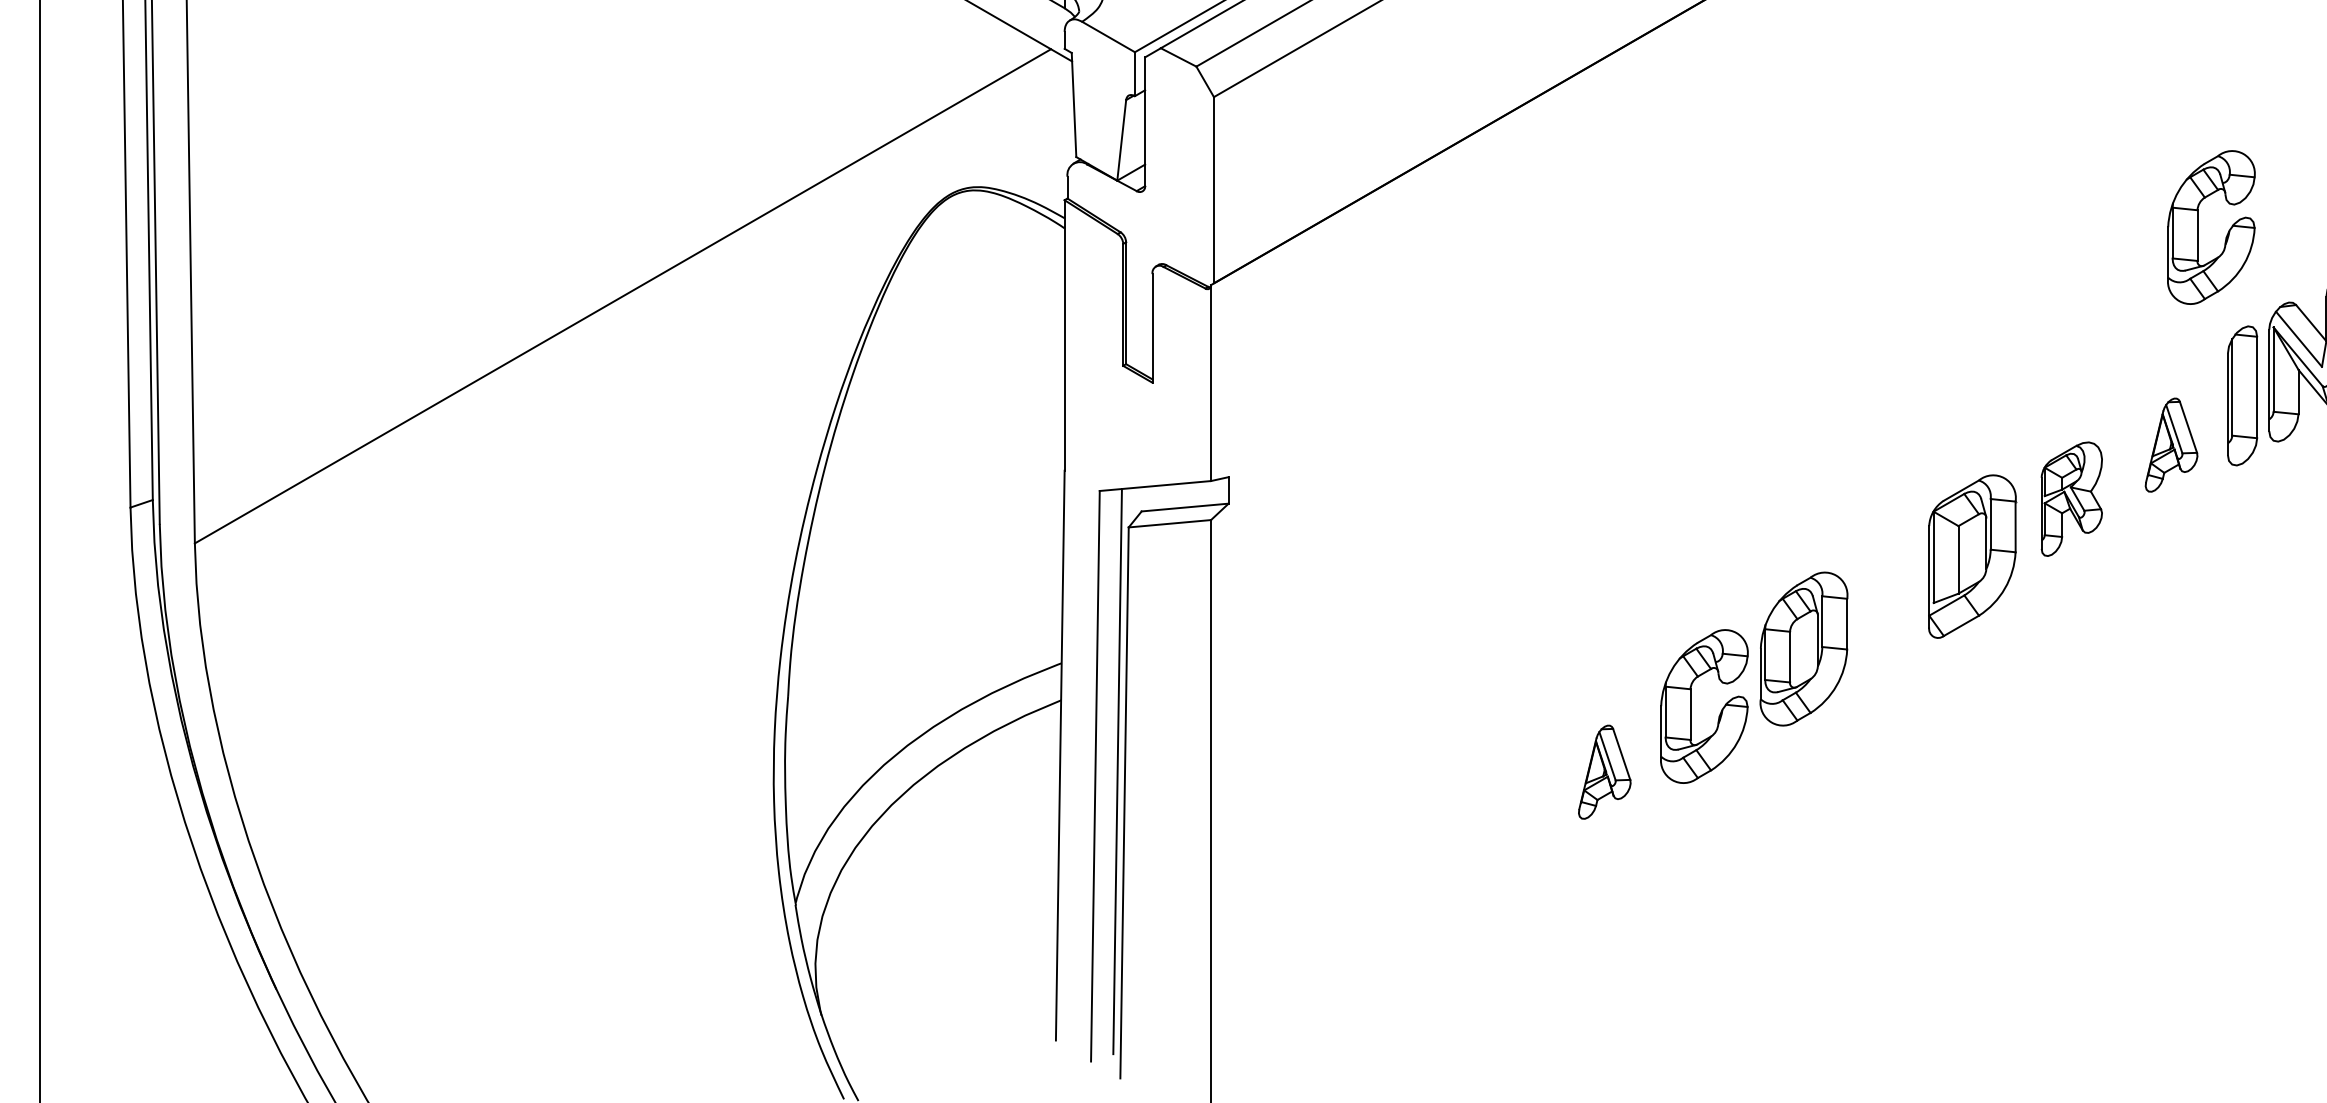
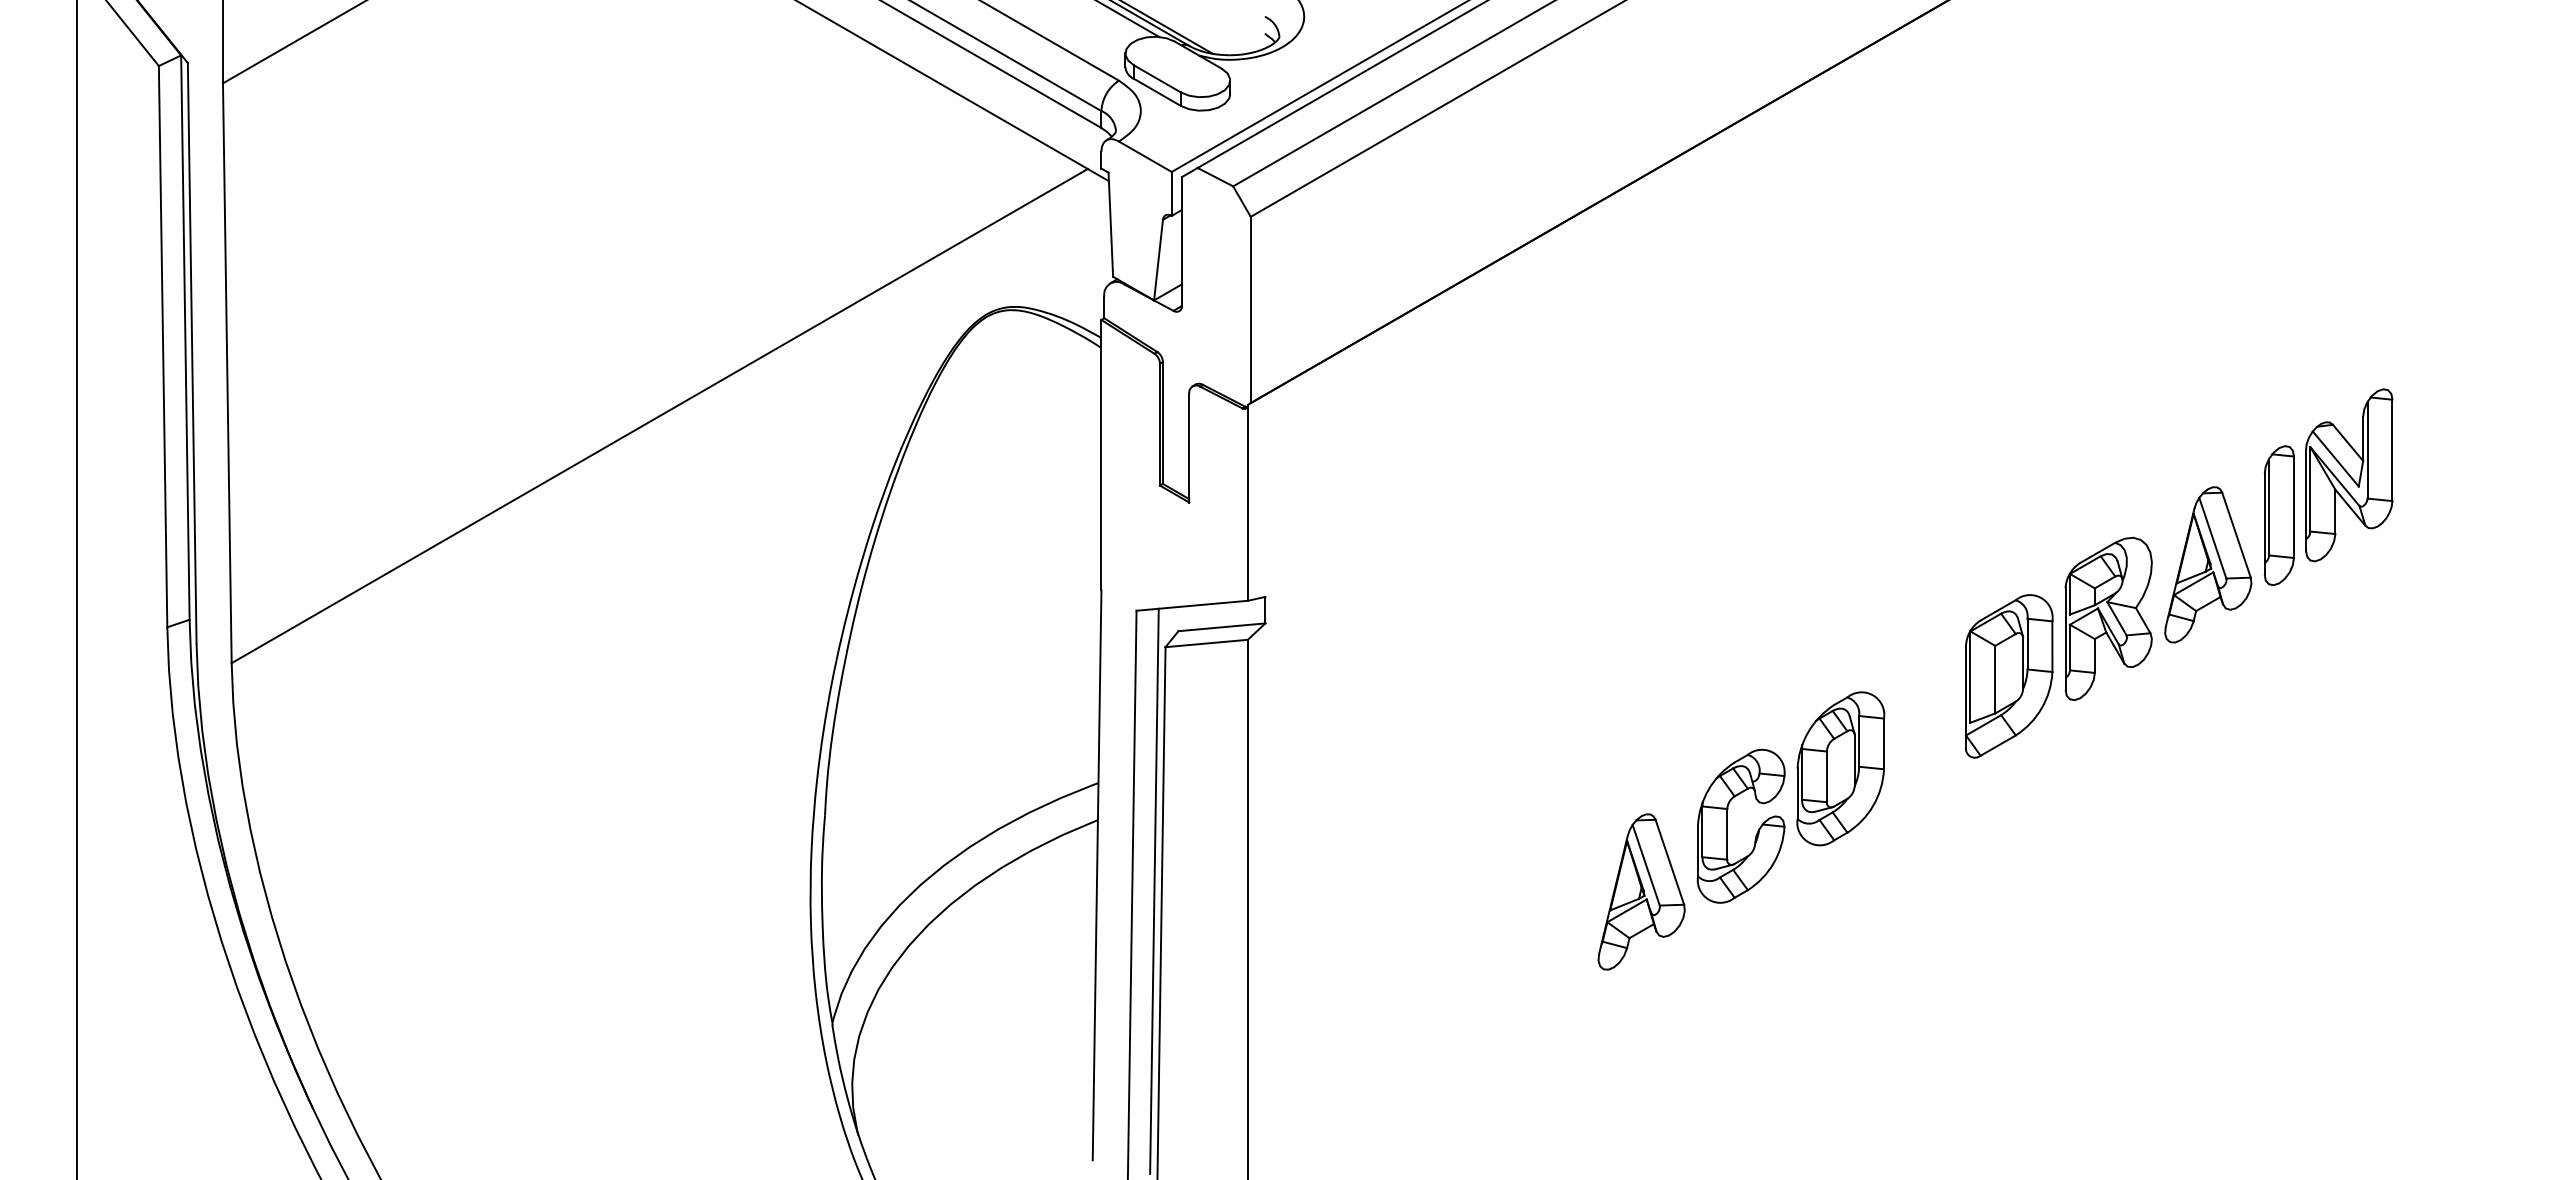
part: (2197, 226) -> (2234, 346), removed
part: (2171, 444) -> (2208, 564), size x1.67
part: (2071, 498) -> (2108, 618), size x1.43
part: (1604, 771) -> (1641, 891), size x1.67

